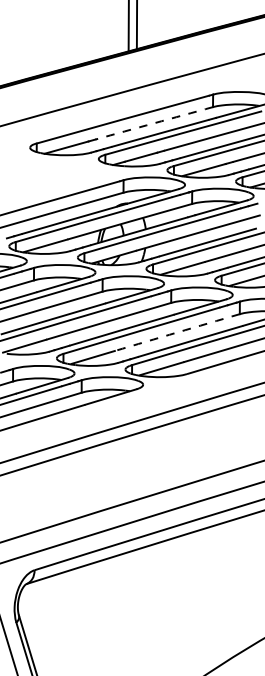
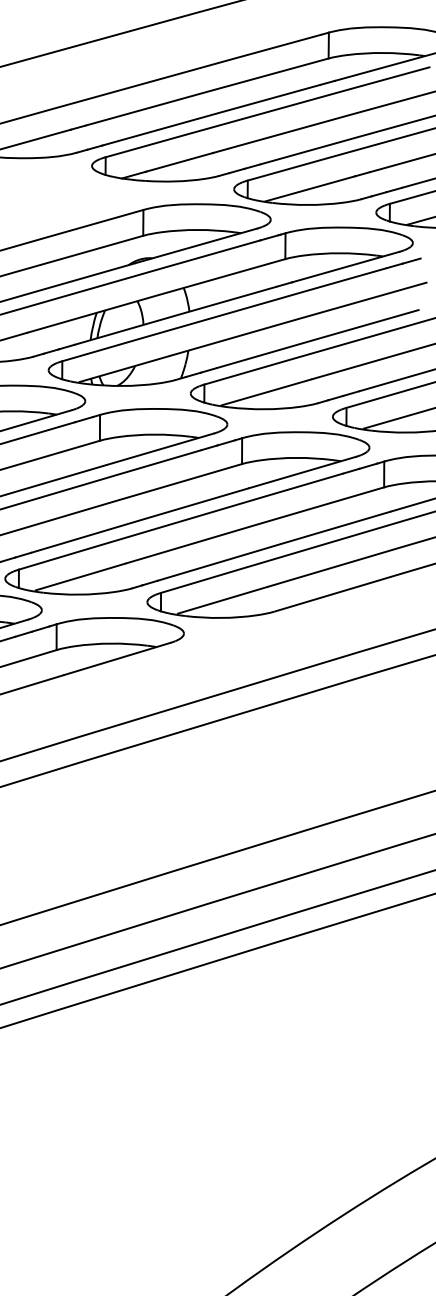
arc: (154, 123) -> (207, 92), dashed -> solid
arc: (177, 332) -> (255, 525), dashed -> solid

